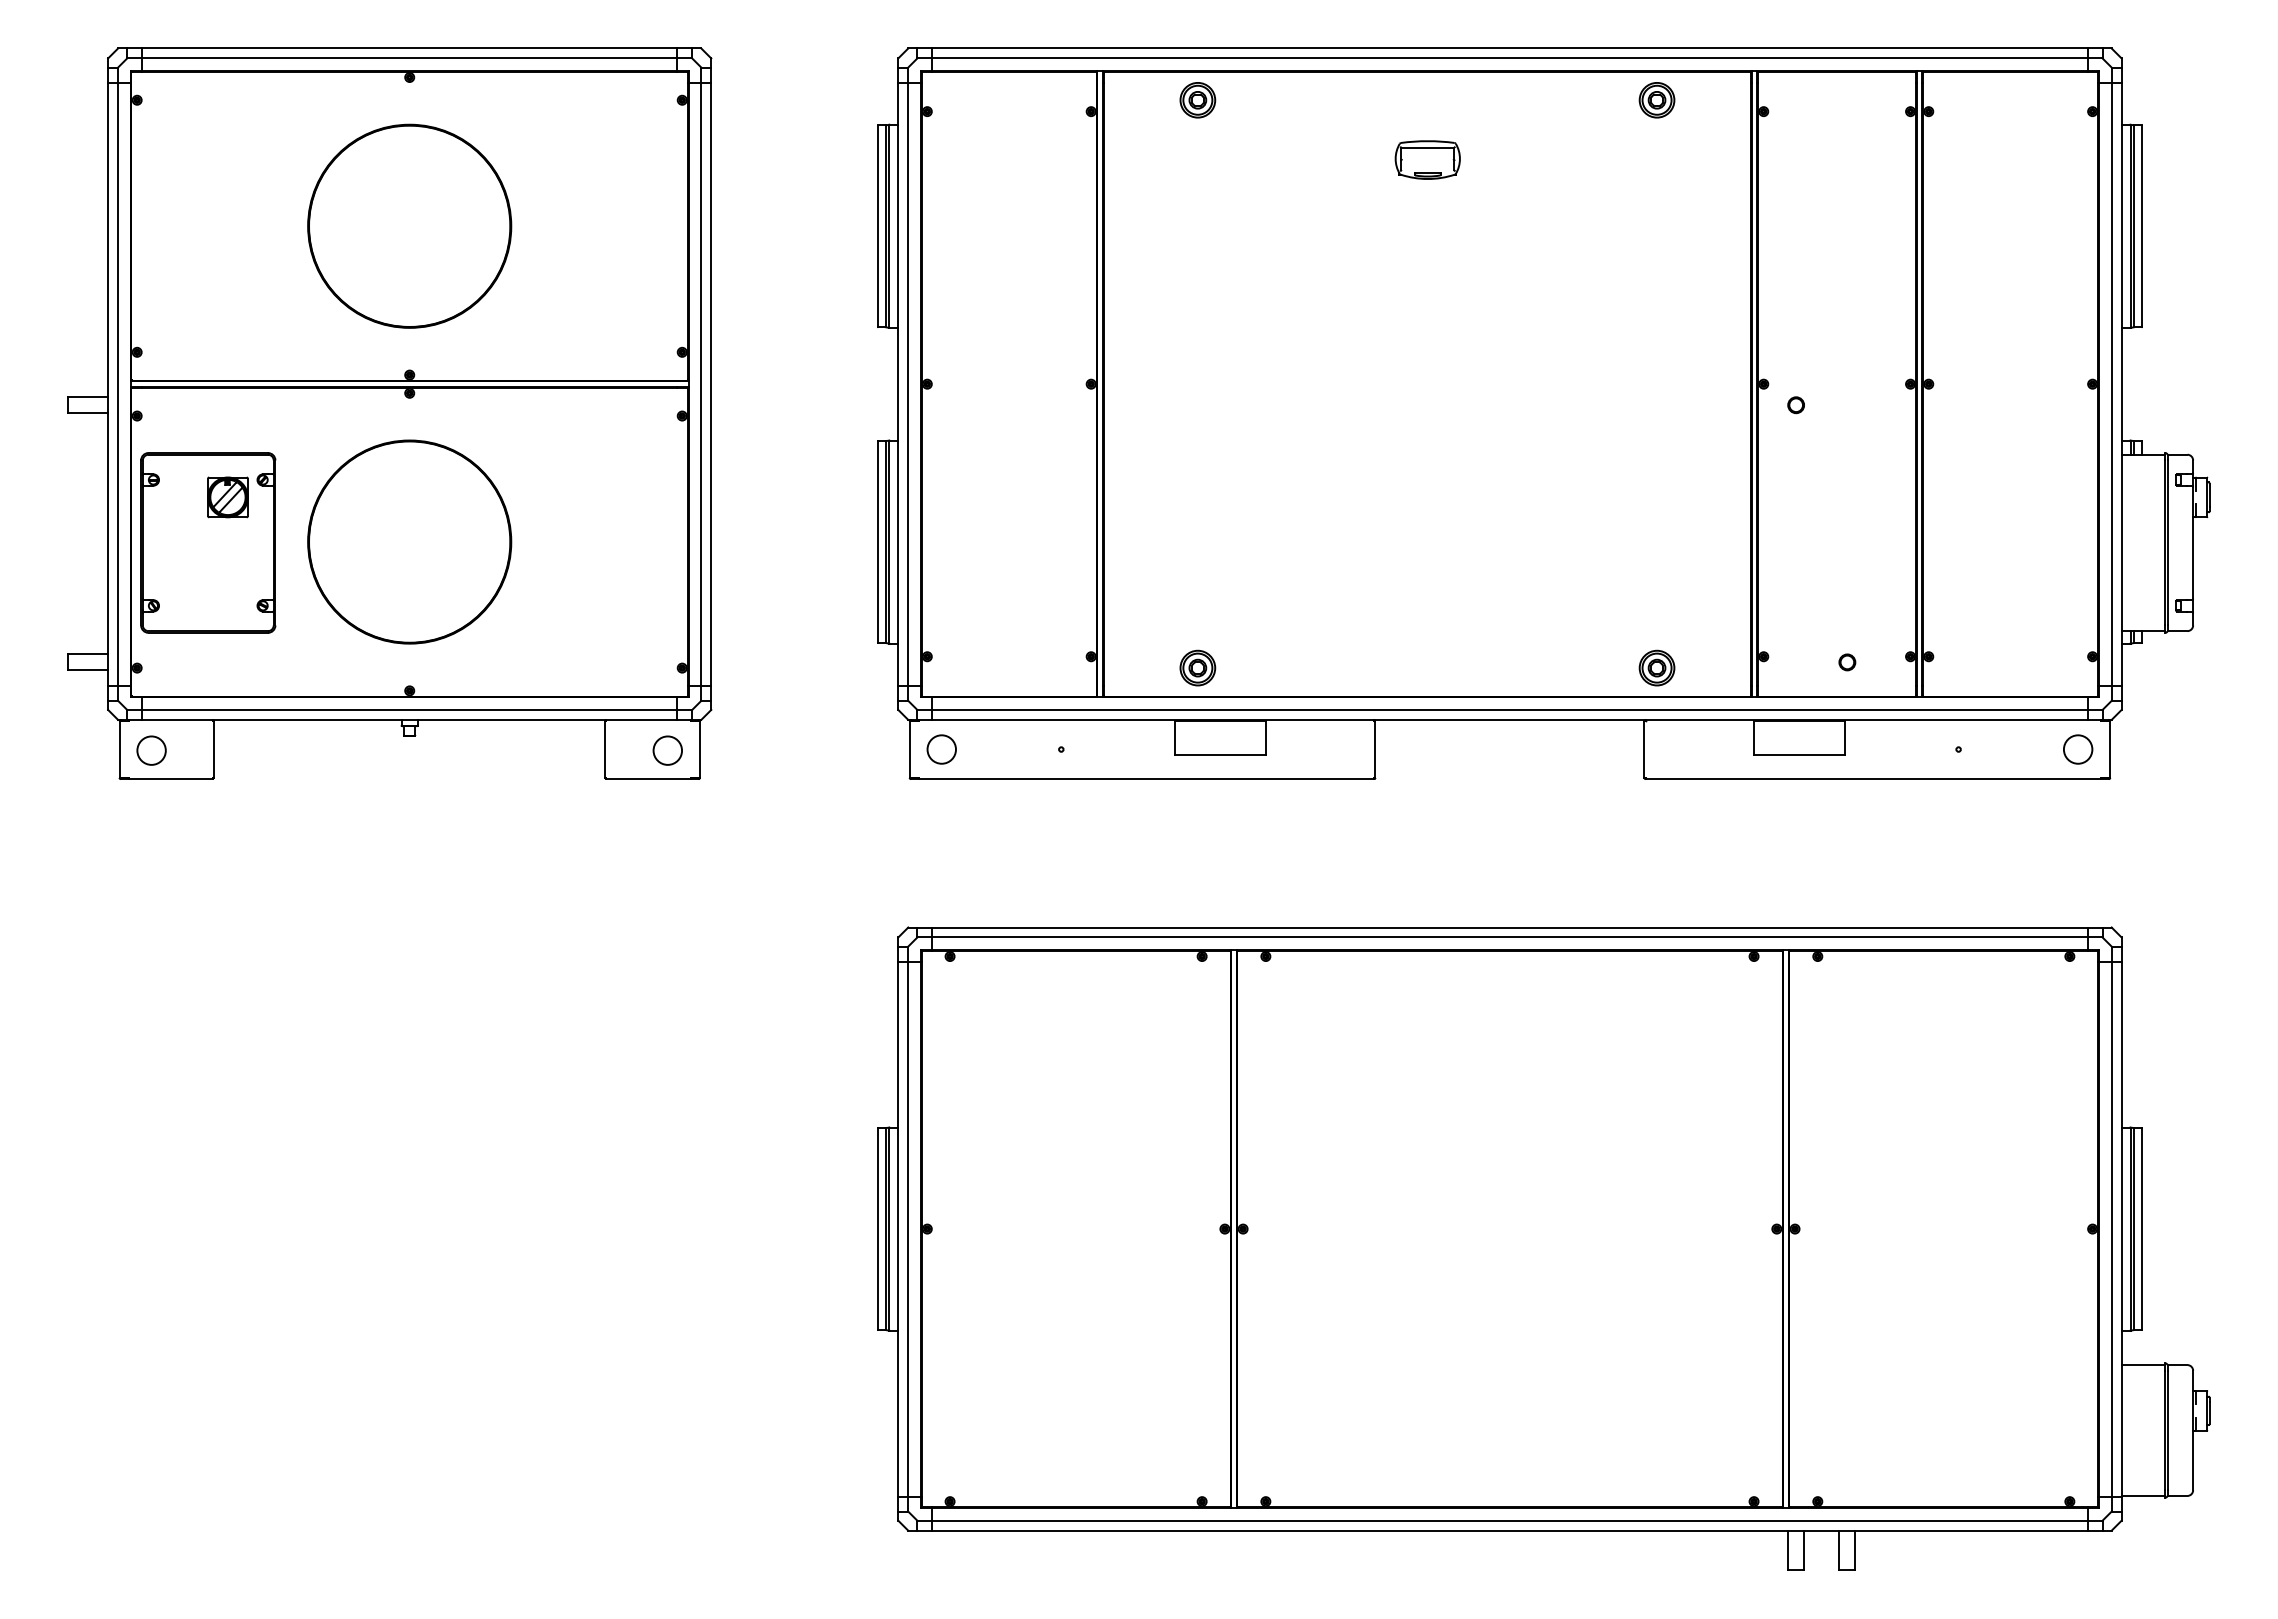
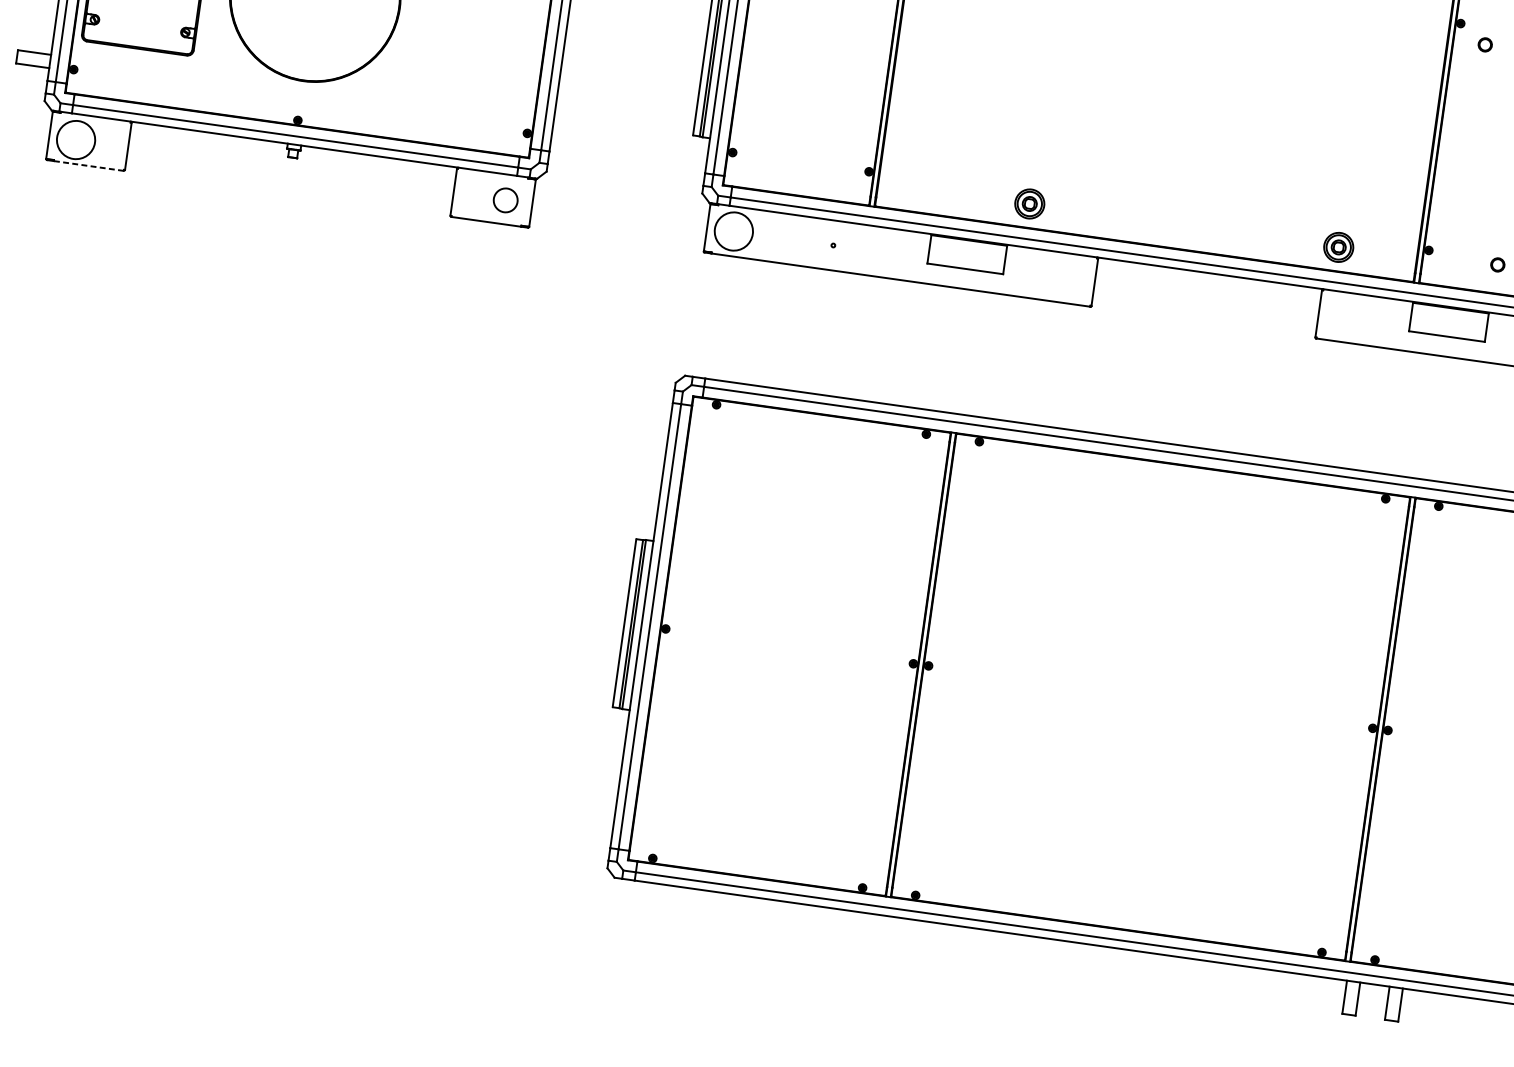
part: (1197, 667) -> (1029, 203), moved
circle: (941, 749) -> (733, 231), size x1.6
circle: (151, 750) -> (76, 139), size x1.6
line: (170, 779) -> (88, 166), solid -> dashed

